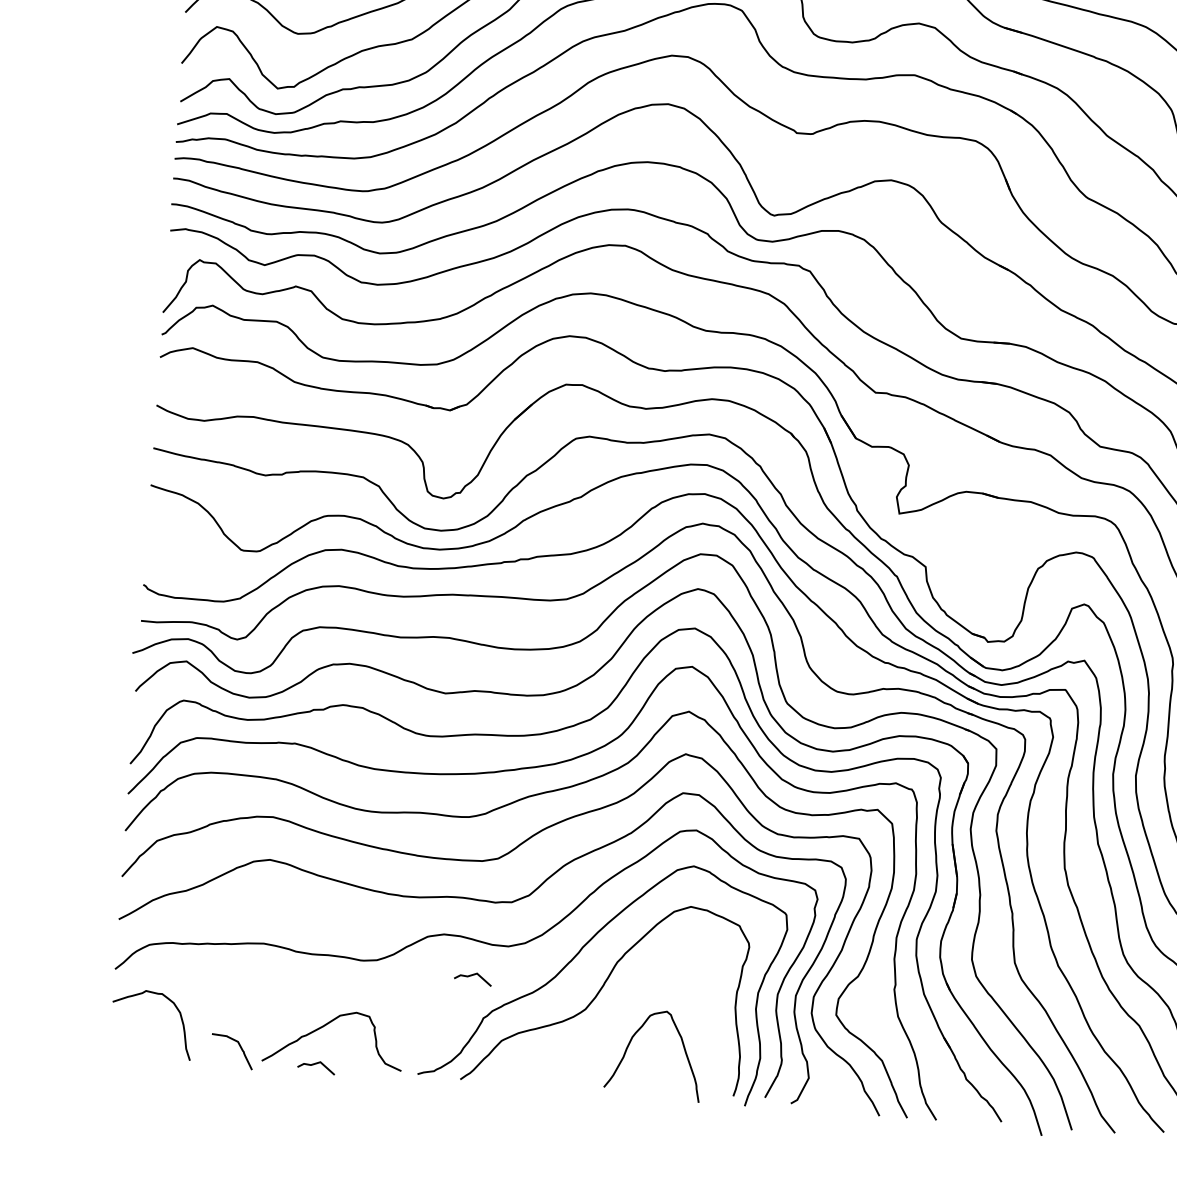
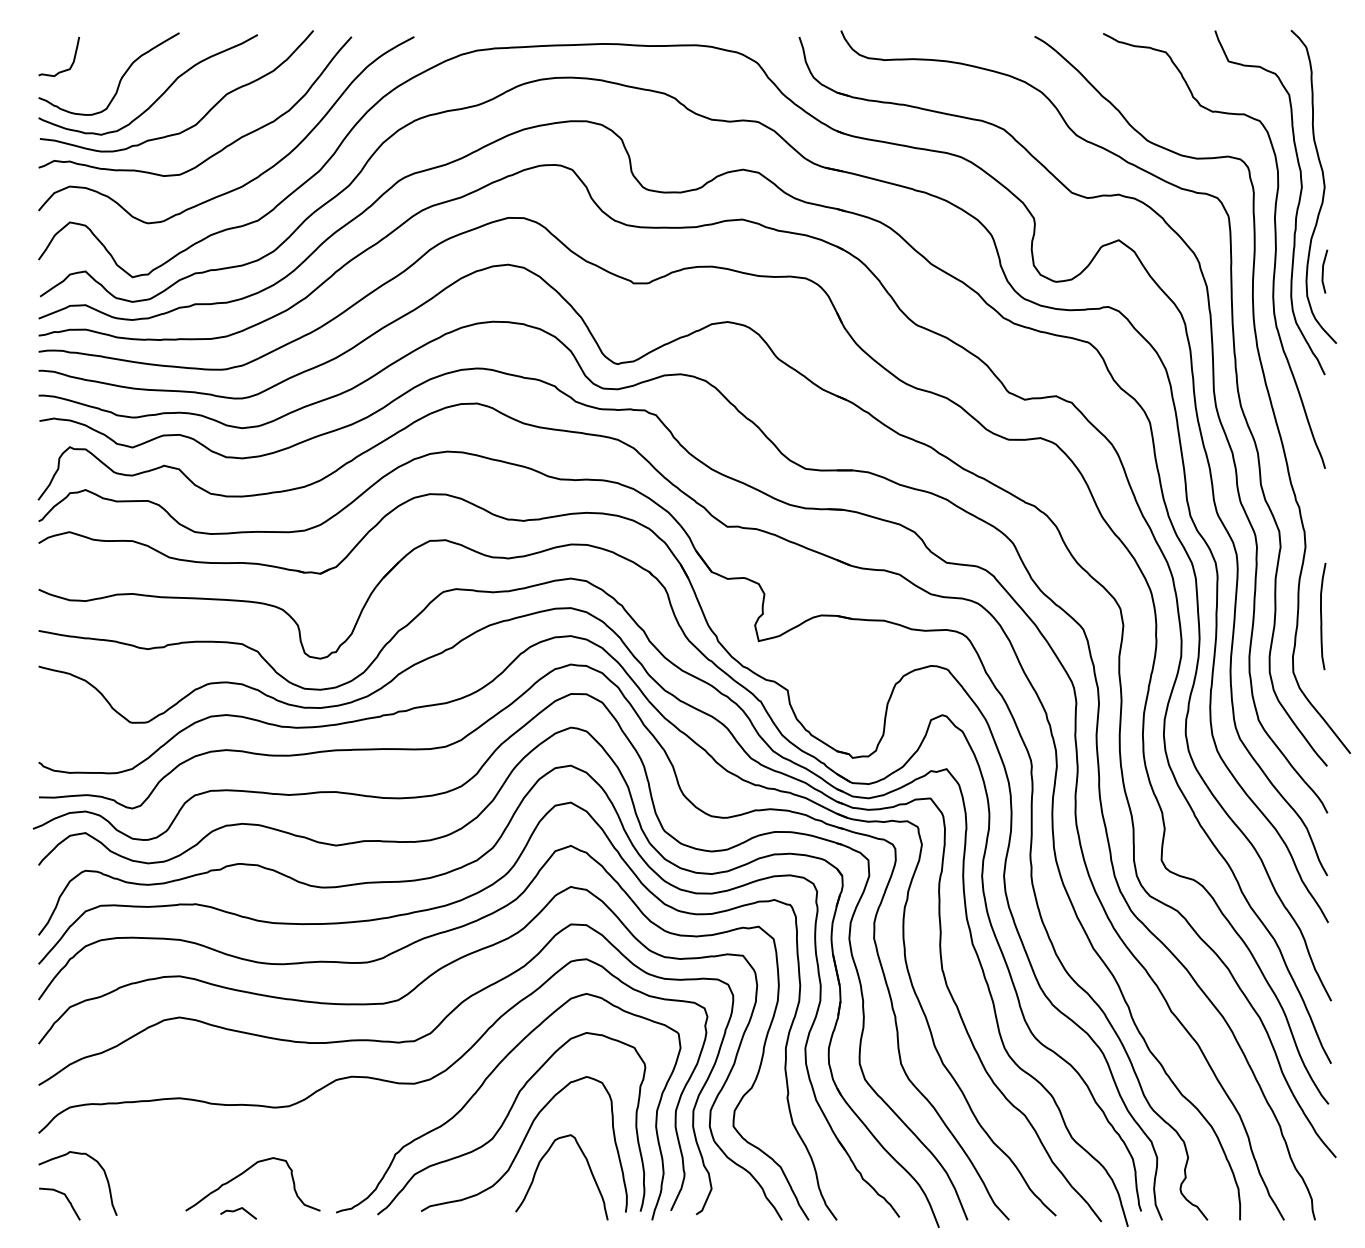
line: (470, 976) -> (380, 1115), removed
curve: (617, 1016) -> (523, 1143), added
curve: (239, 1047) -> (66, 1199), moved

